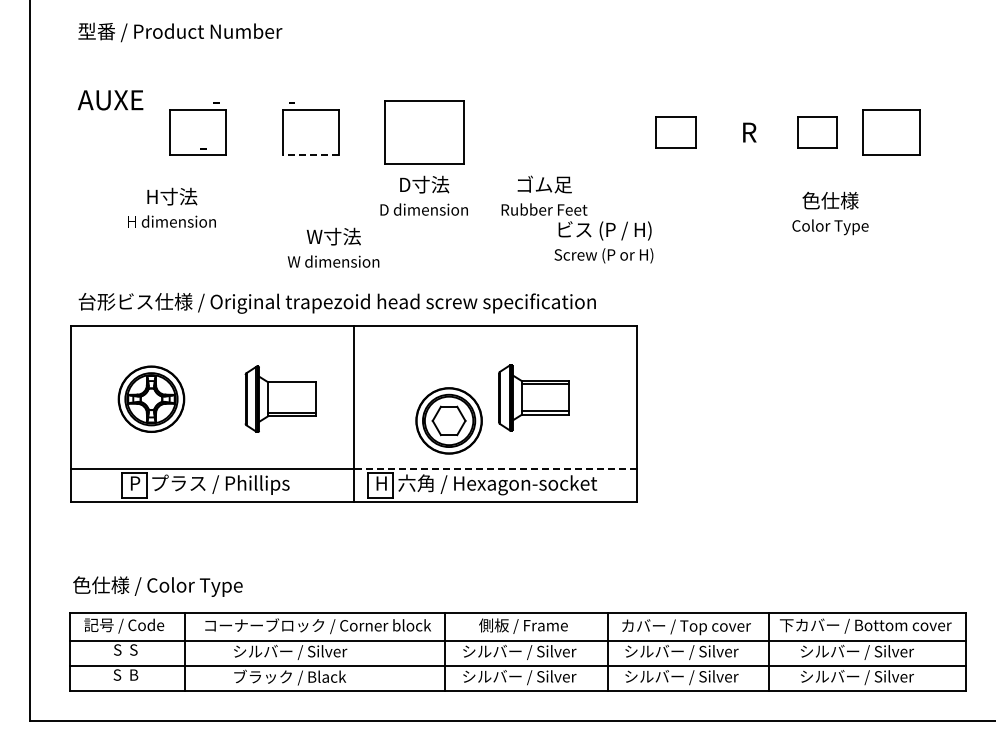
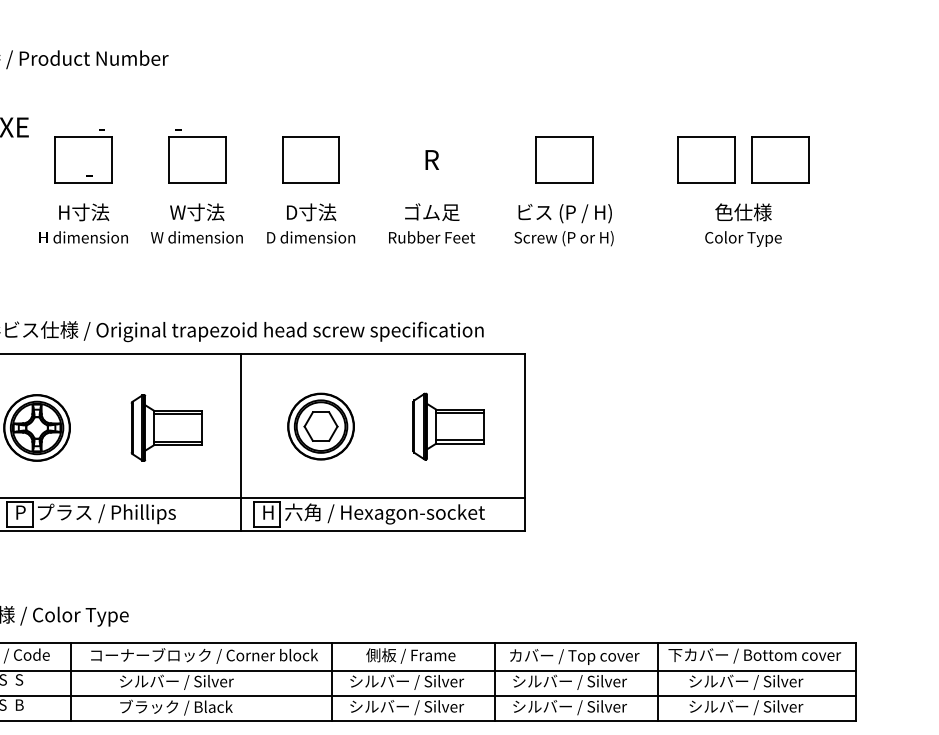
part: (423, 132) -> (310, 159), size x0.71
part: (676, 132) -> (564, 159), size x1.43
text: (749, 132) -> (431, 159), moved
part: (817, 132) -> (706, 159), size x1.43
line: (310, 155) -> (196, 183), dashed -> solid
text: (171, 207) -> (83, 223), moved
text: (830, 213) -> (743, 225), moved
text: (603, 242) -> (563, 225), moved
text: (333, 247) -> (196, 223), moved
line: (291, 385) -> (177, 414), added
part: (533, 397) -> (448, 426), moved
part: (448, 420) -> (320, 426), moved
line: (495, 469) -> (382, 498), dashed -> solid

